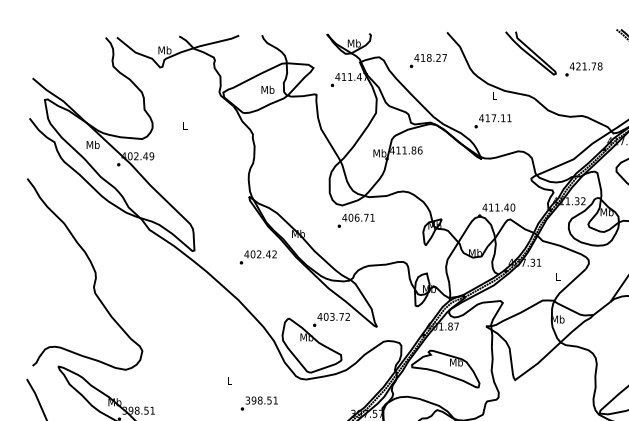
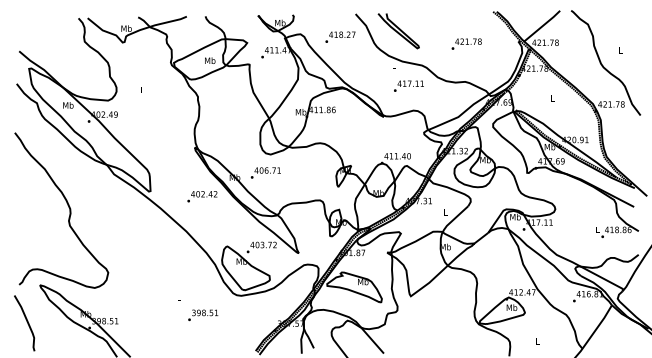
curve: (530, 53) -> (398, 31), moved
text: (492, 120) -> (408, 85), moved
text: (355, 220) -> (265, 172), moved

